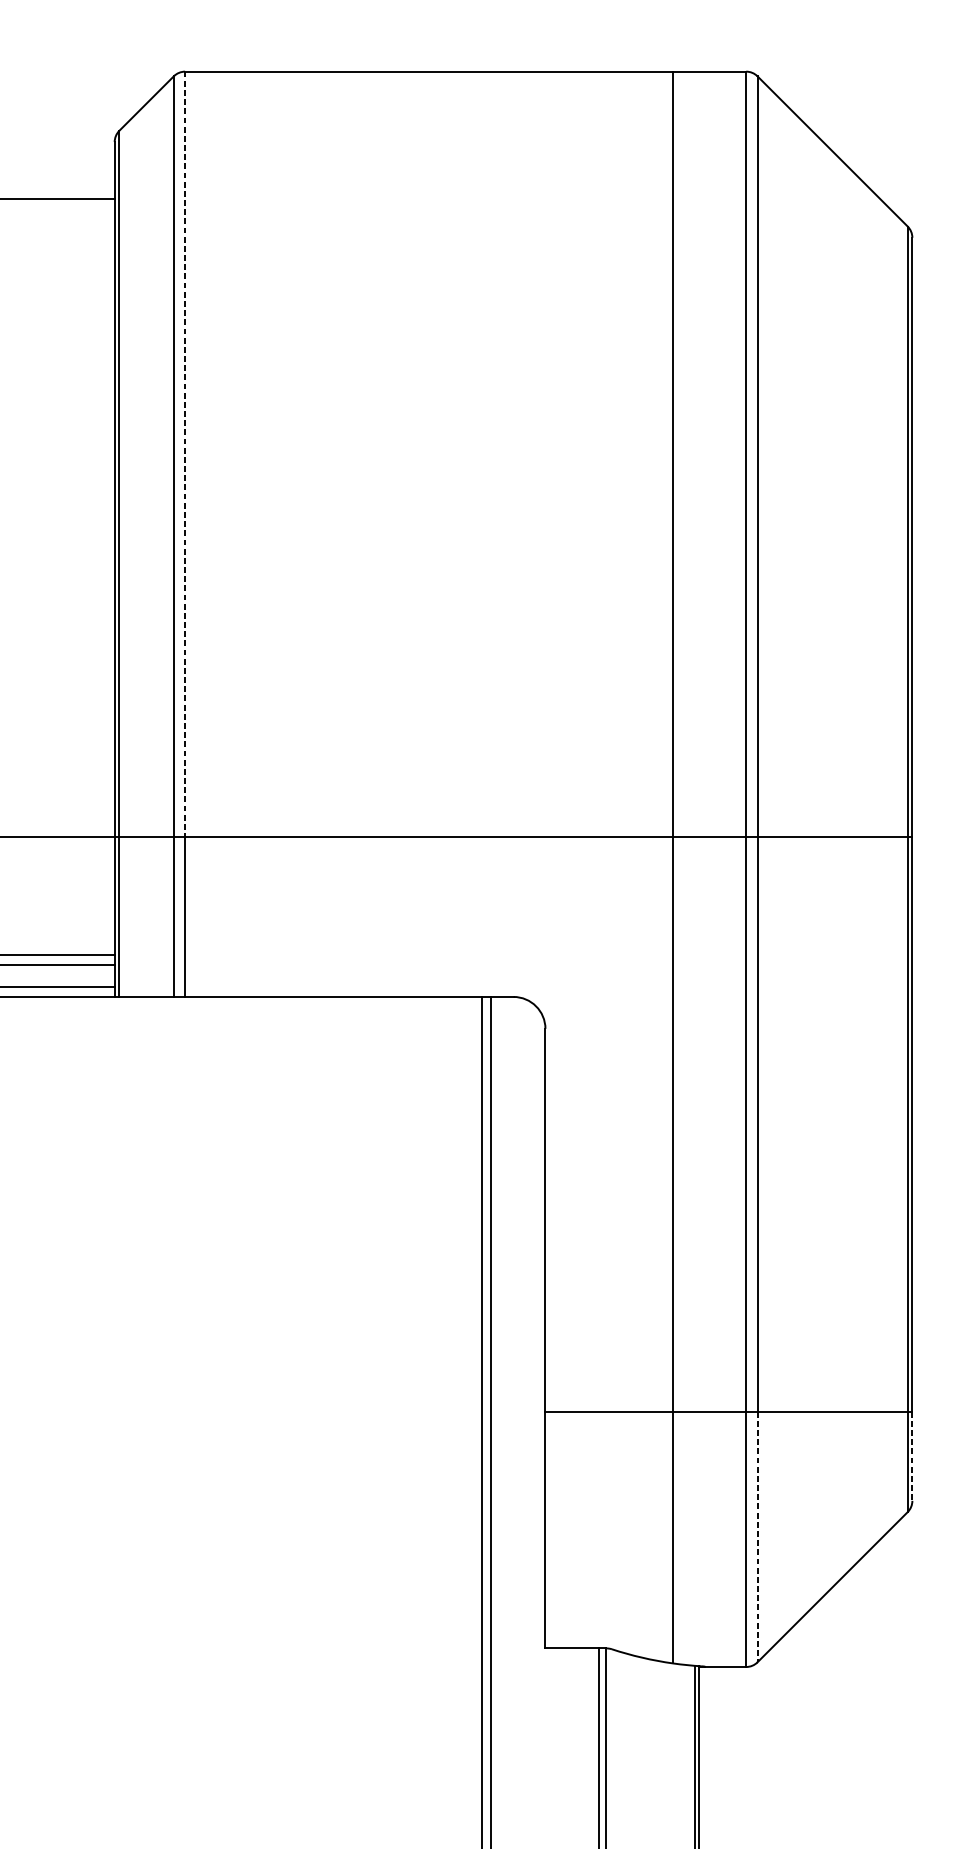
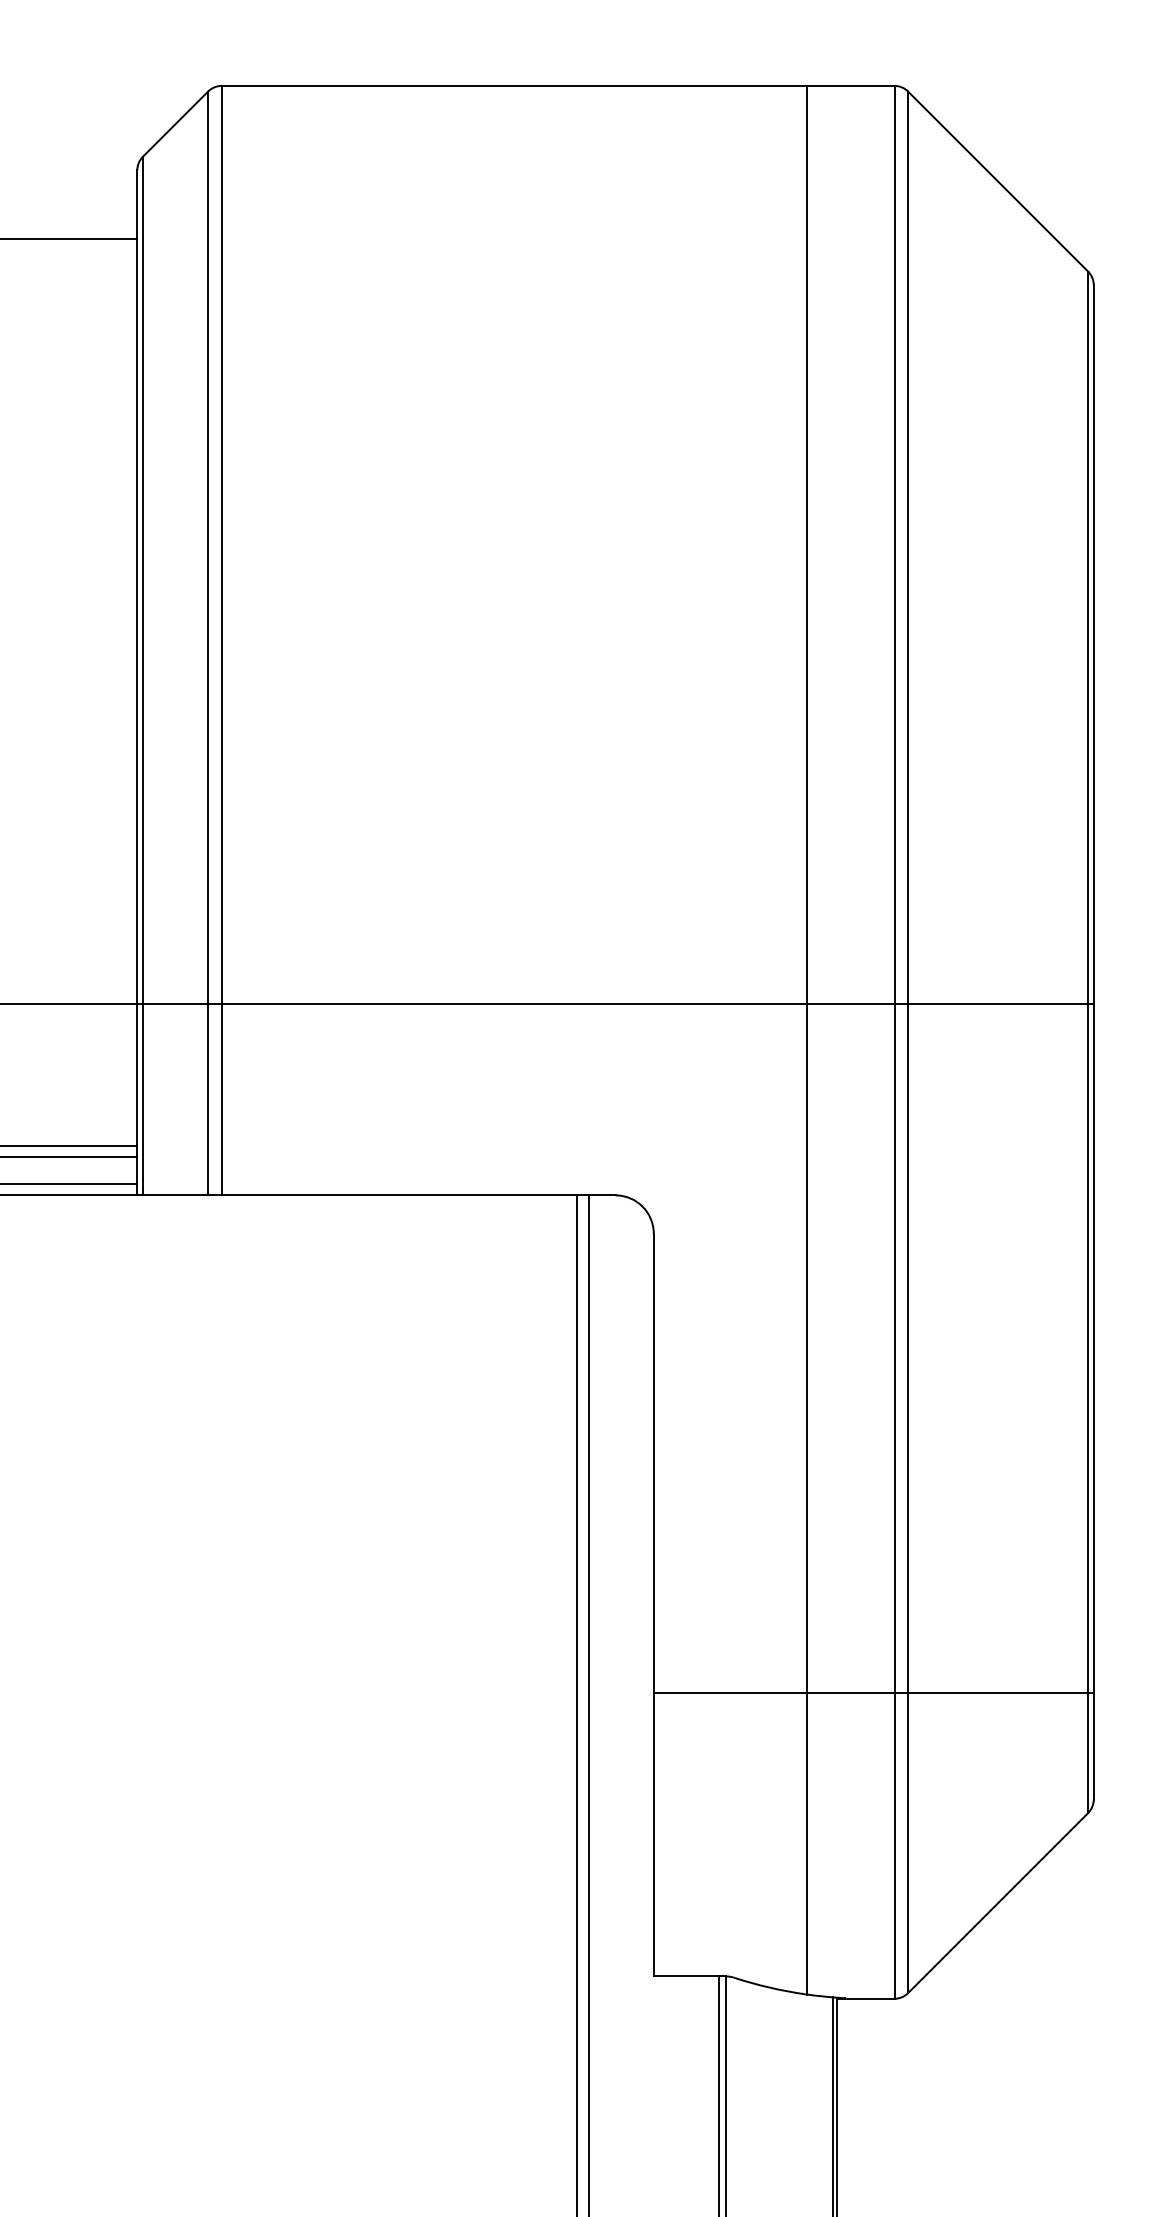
line: (184, 454) -> (221, 545), dashed -> solid
line: (912, 1456) -> (1093, 1746), dashed -> solid
line: (757, 1537) -> (908, 1843), dashed -> solid

